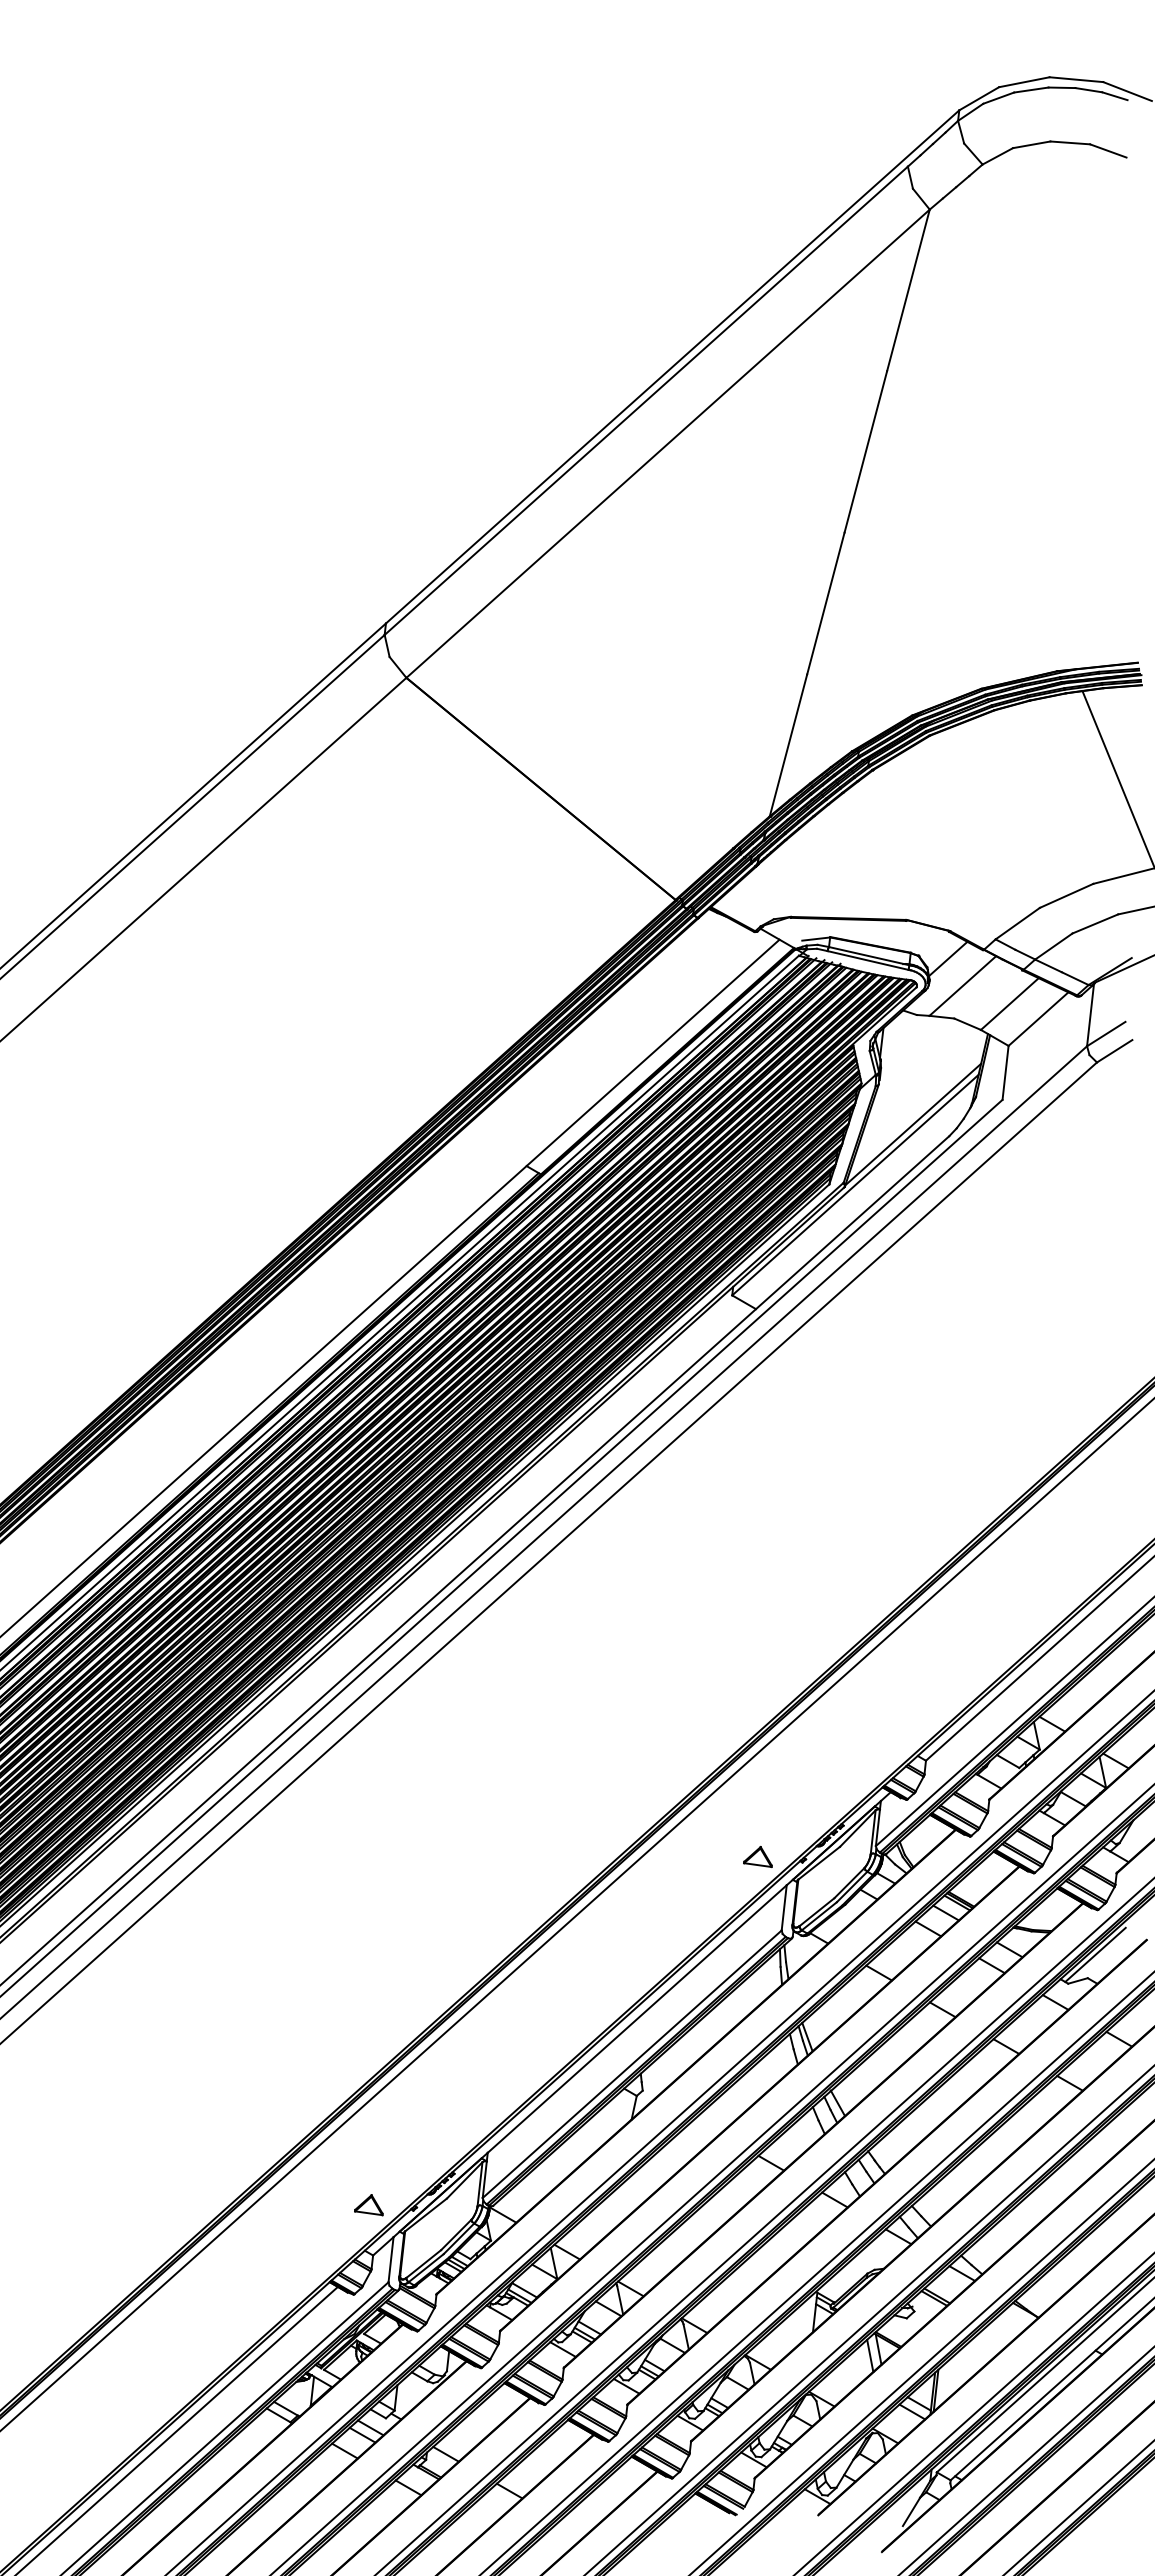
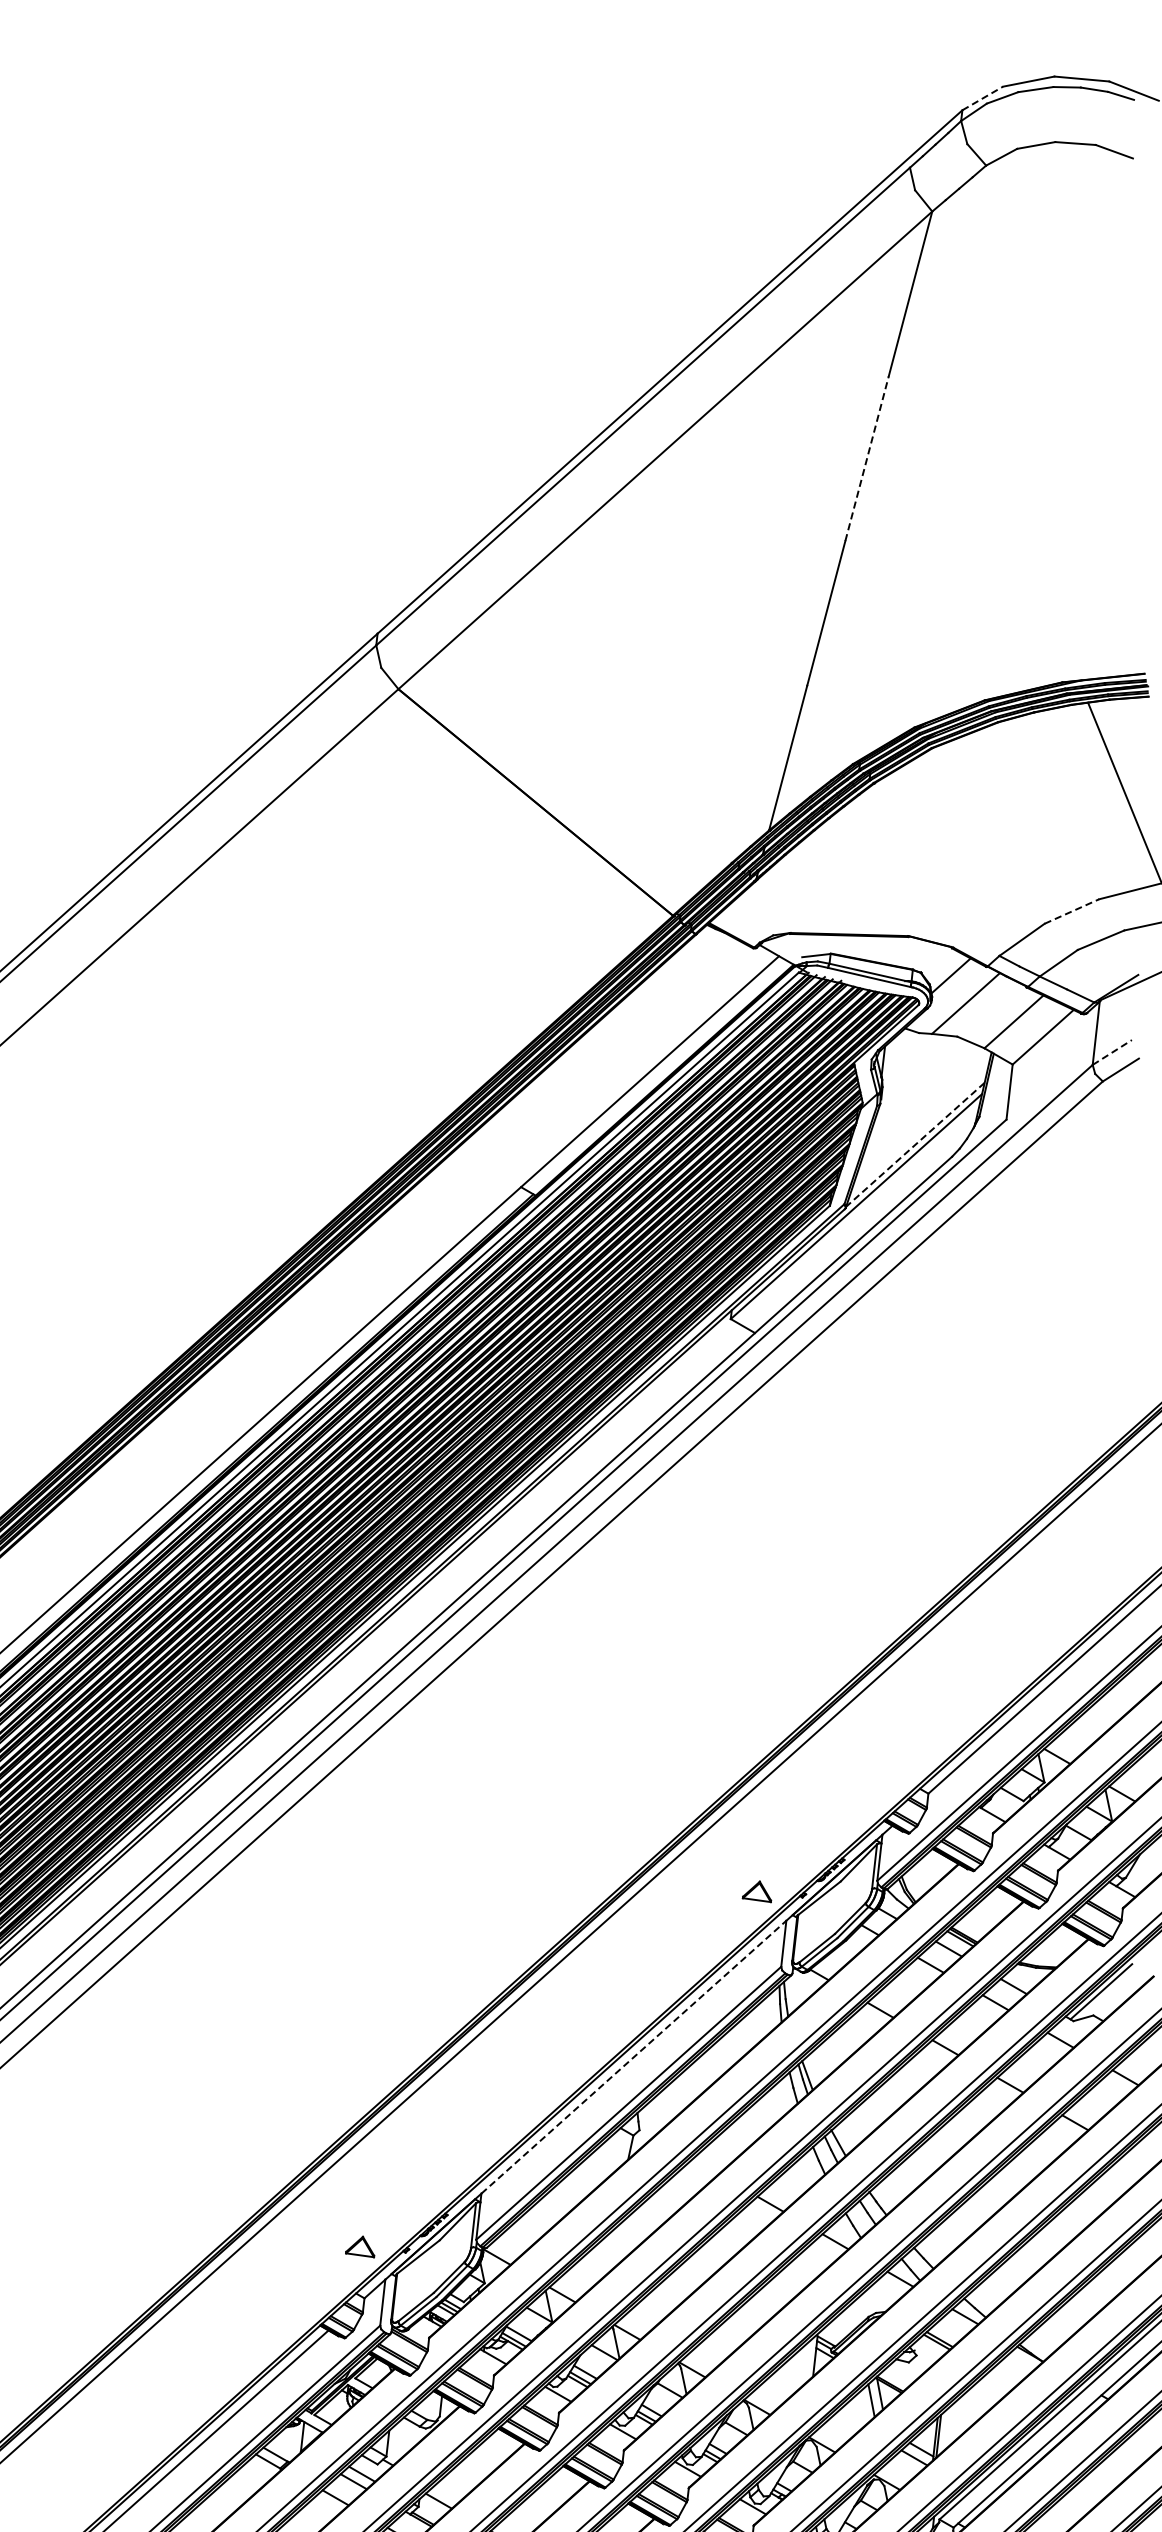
line: (979, 98) -> (983, 98), solid -> dashed
line: (865, 451) -> (866, 458), solid -> dashed
line: (1067, 895) -> (1072, 911), solid -> dashed
line: (1106, 1034) -> (1112, 1052), solid -> dashed
line: (912, 1124) -> (914, 1144), solid -> dashed
line: (637, 2019) -> (634, 2057), solid -> dashed

